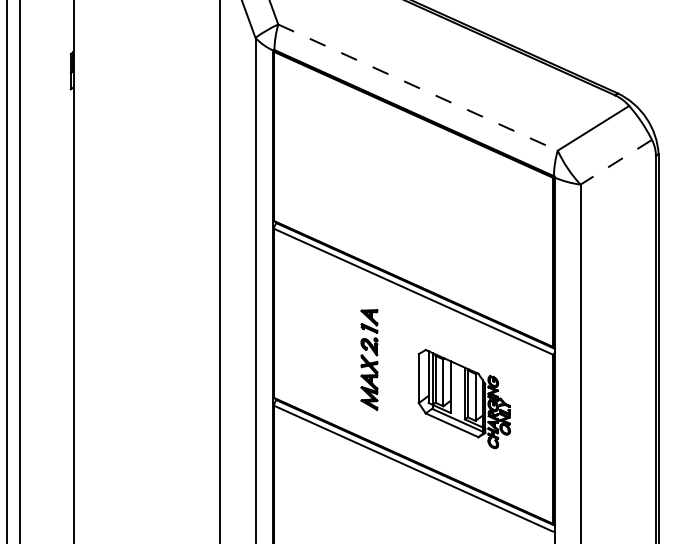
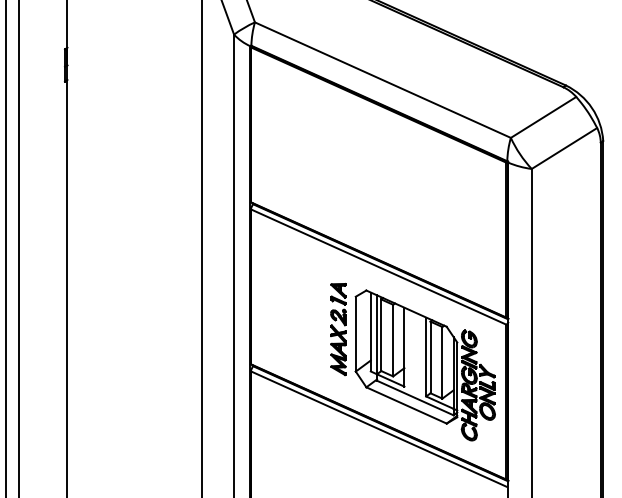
line: (418, 87) -> (383, 80), dashed -> solid
line: (615, 162) -> (563, 148), dashed -> solid
part: (464, 398) -> (425, 364), size x1.67

